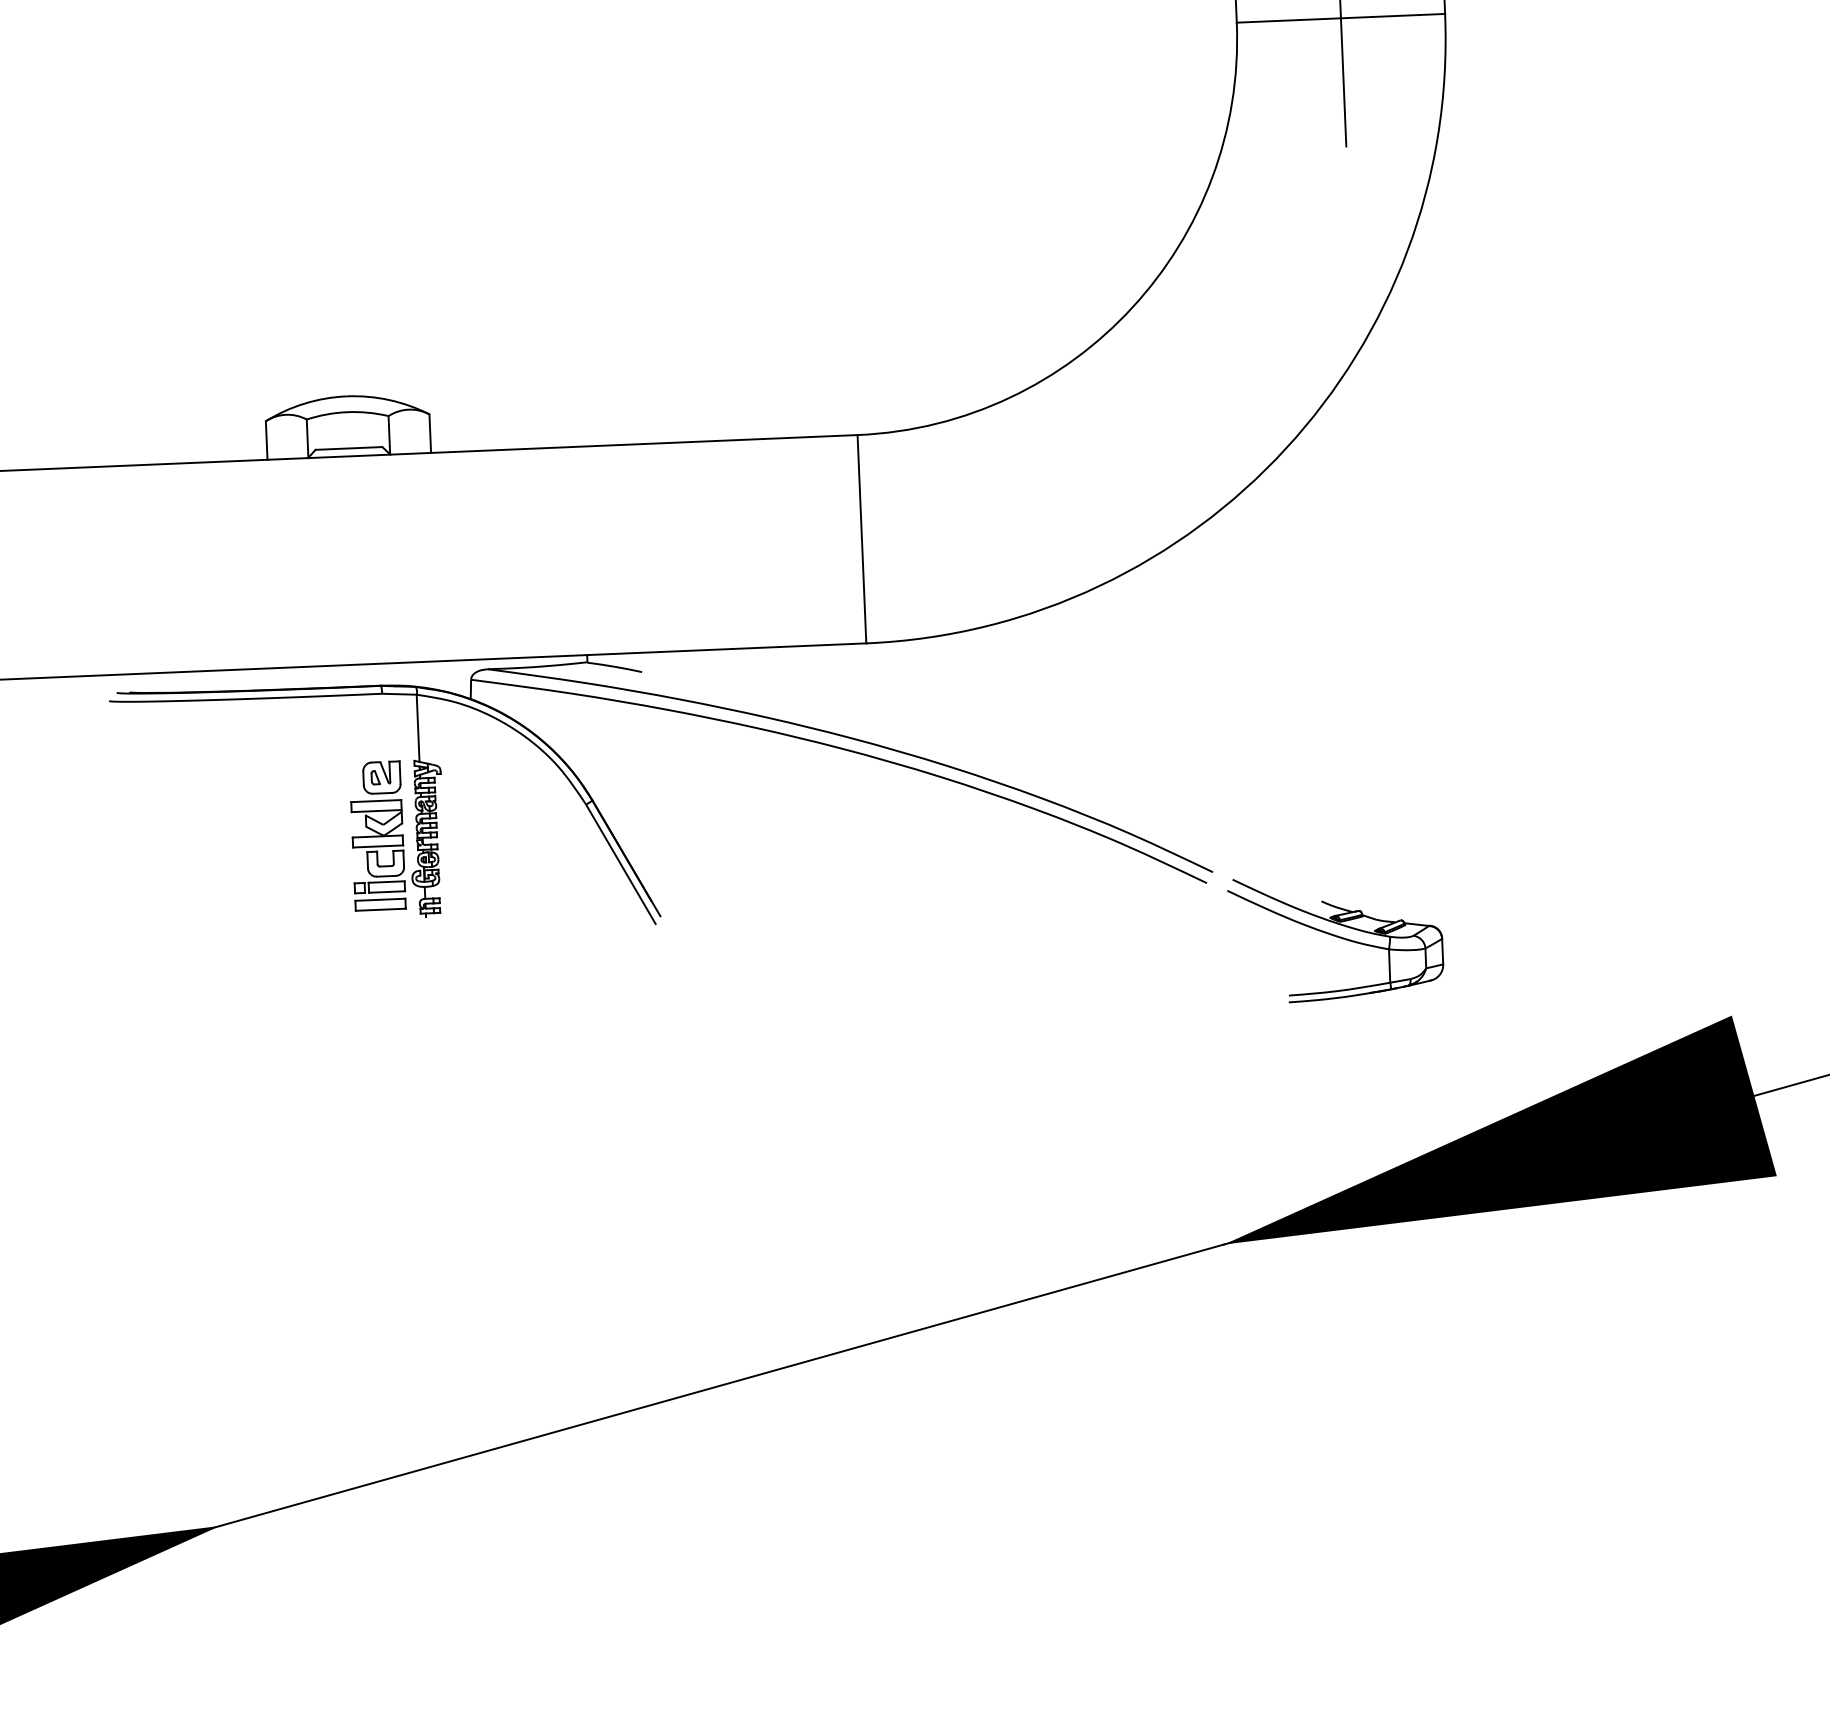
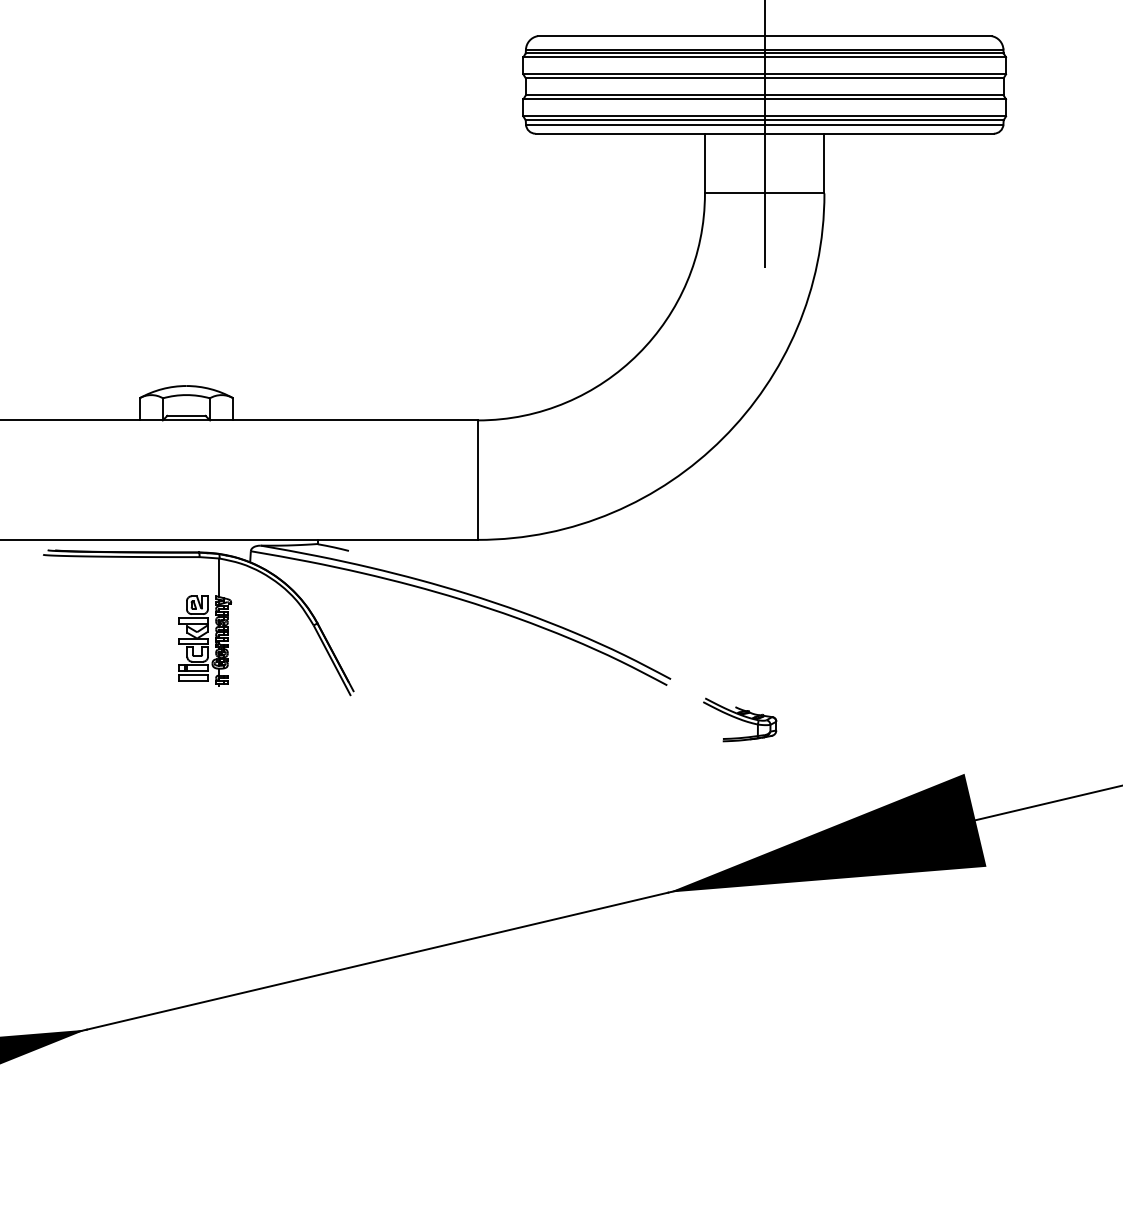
part: (1335, 937) -> (739, 719), size x0.6

